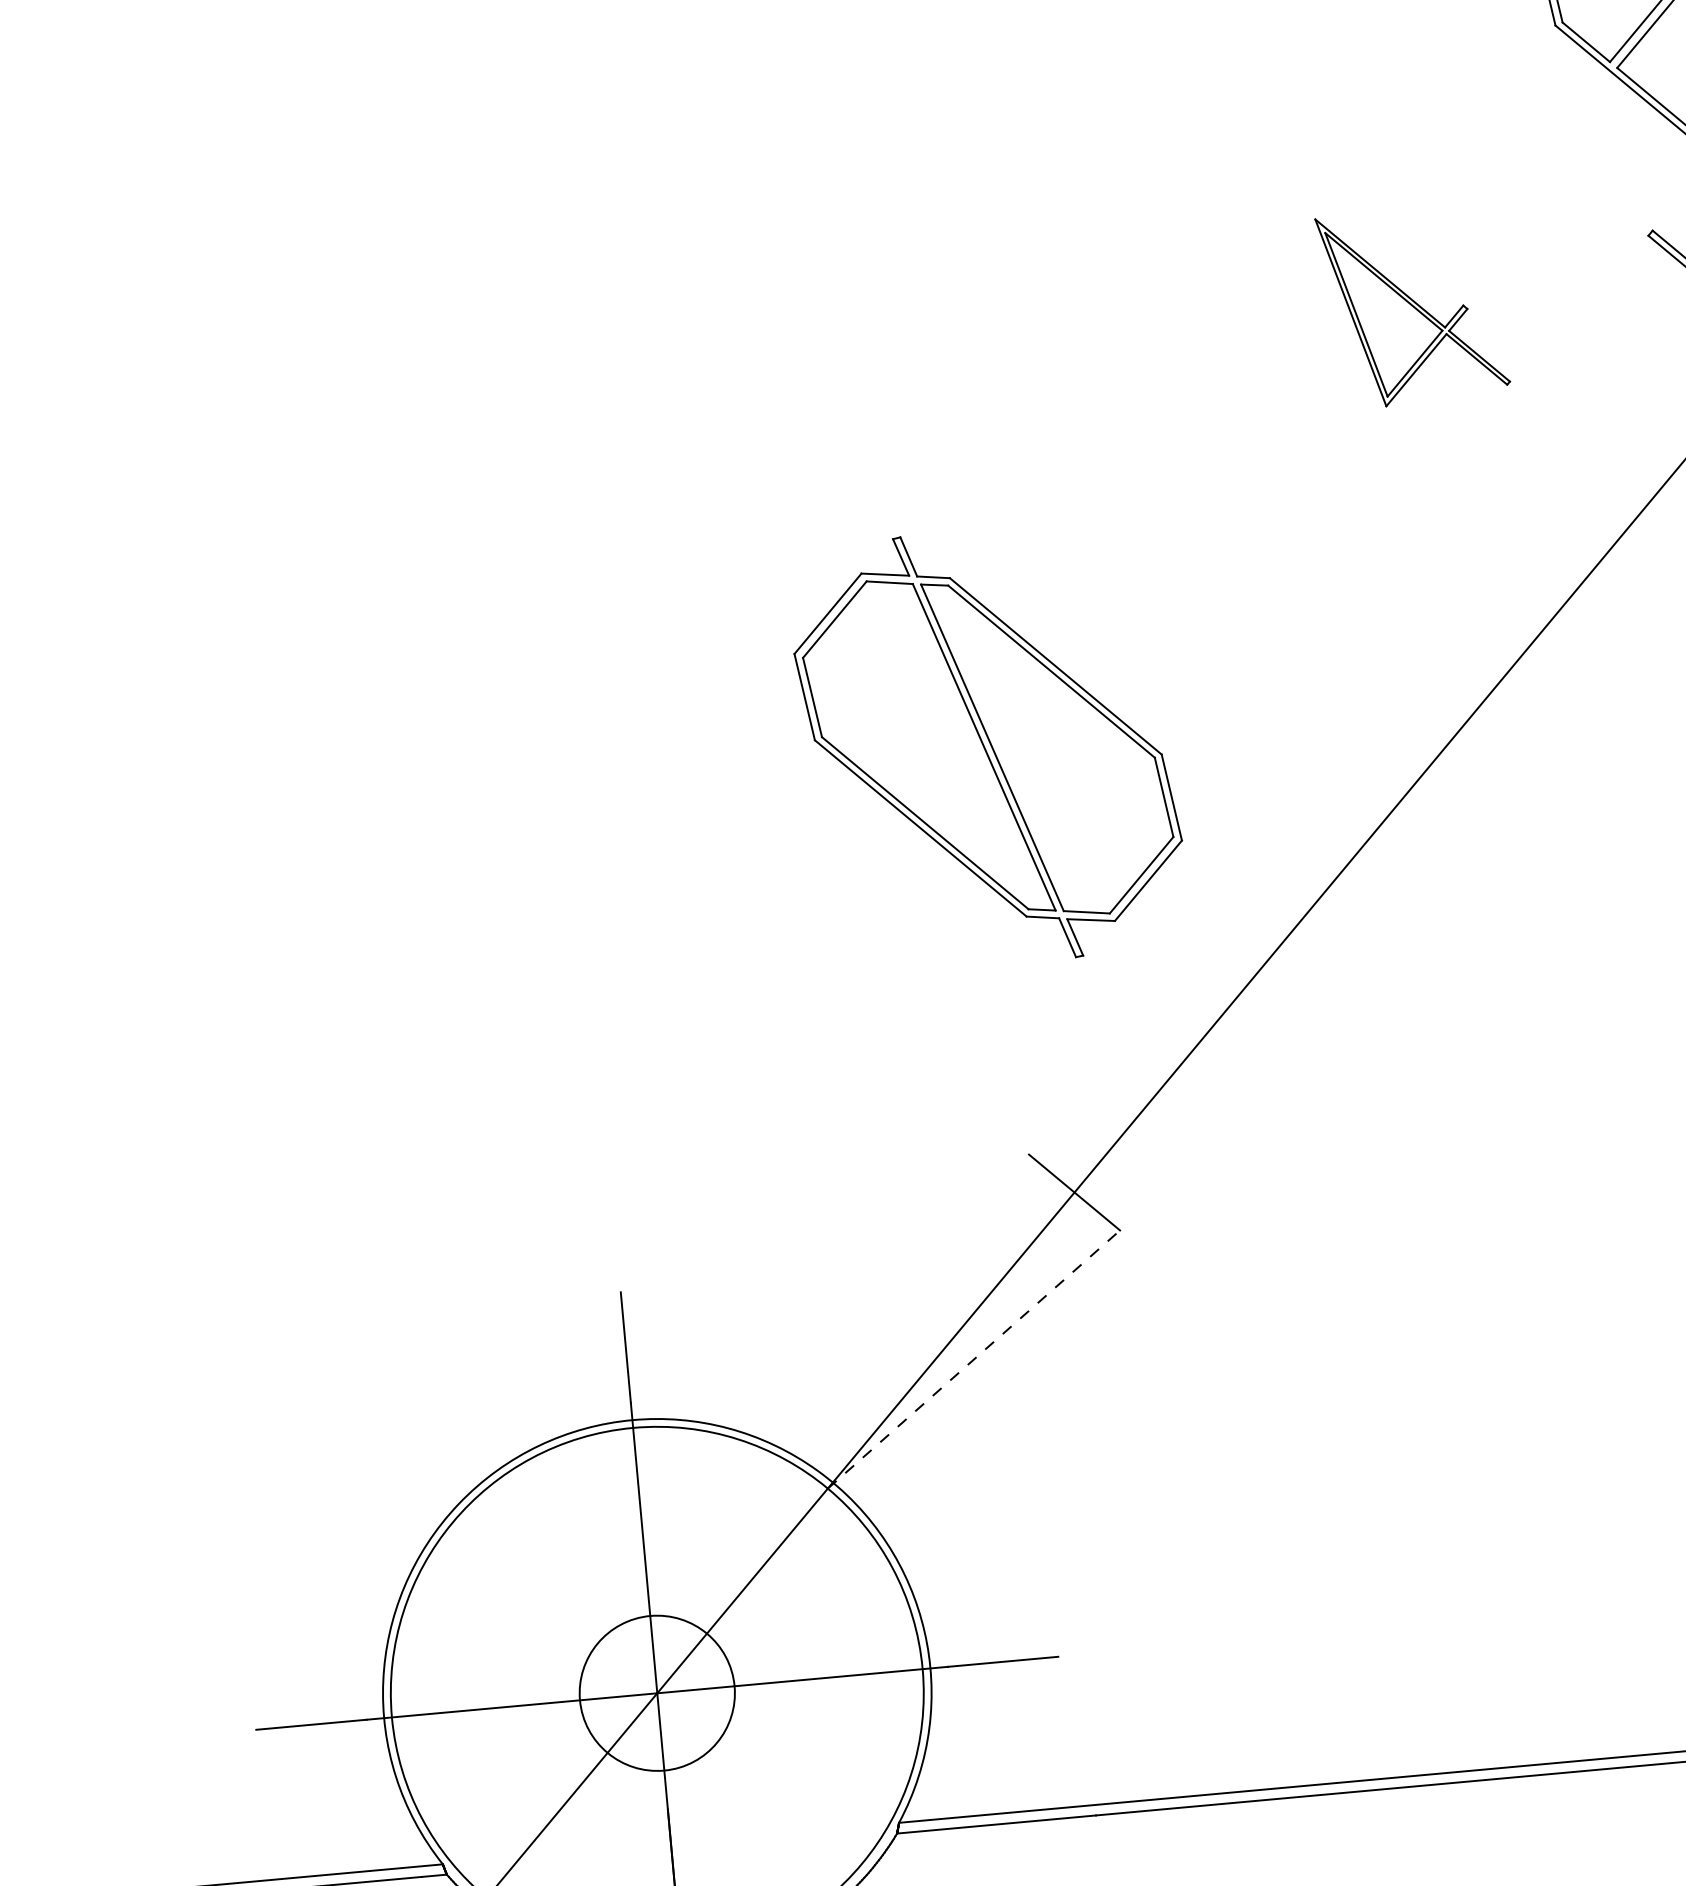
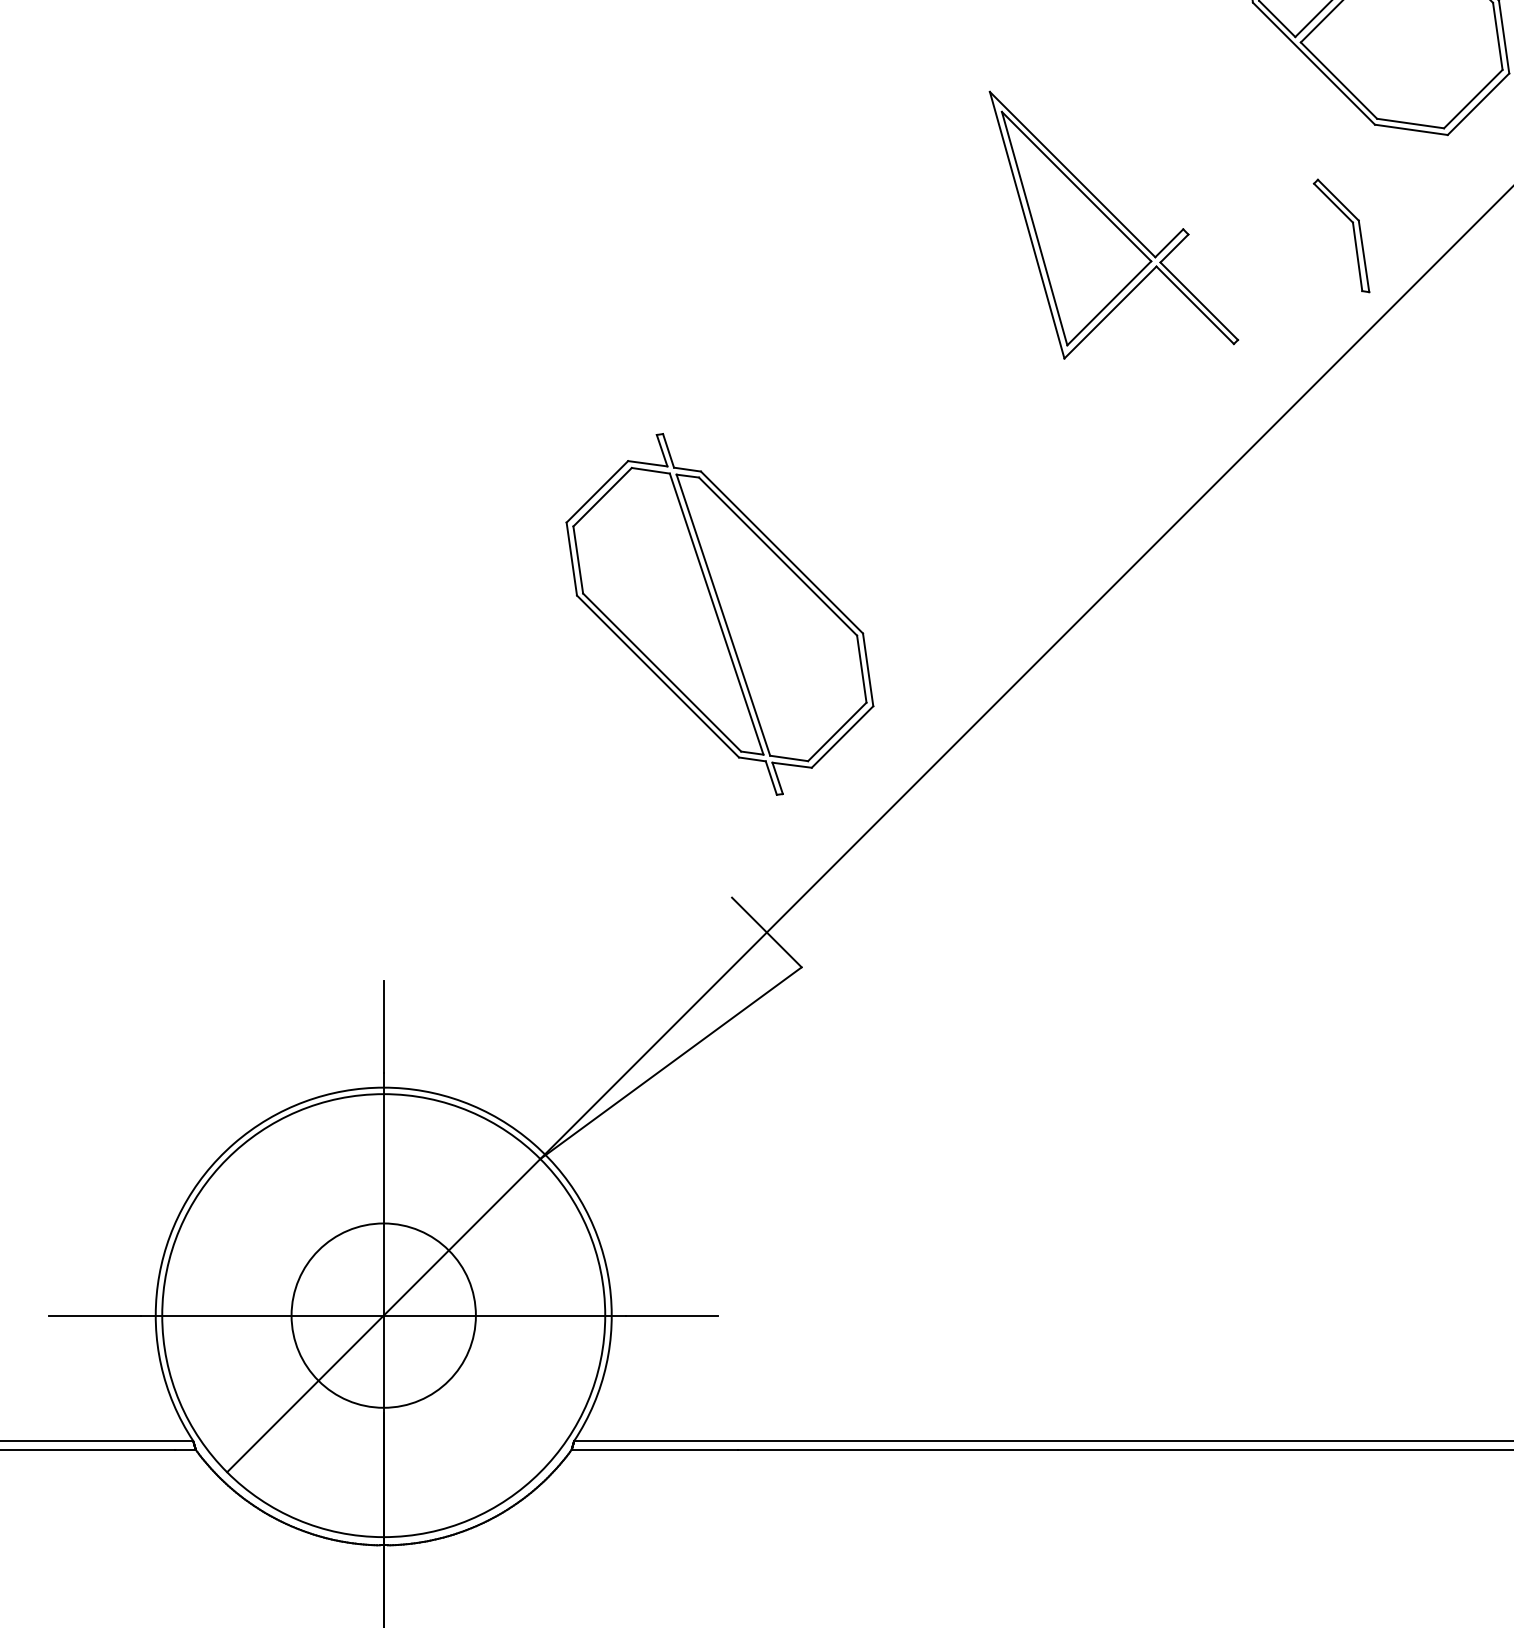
part: (1412, 306) -> (1113, 224), size x1.67
part: (987, 747) -> (719, 614), moved
line: (974, 1358) -> (671, 1062), dashed -> solid
circle: (656, 1693) -> (383, 1315), size x1.43

